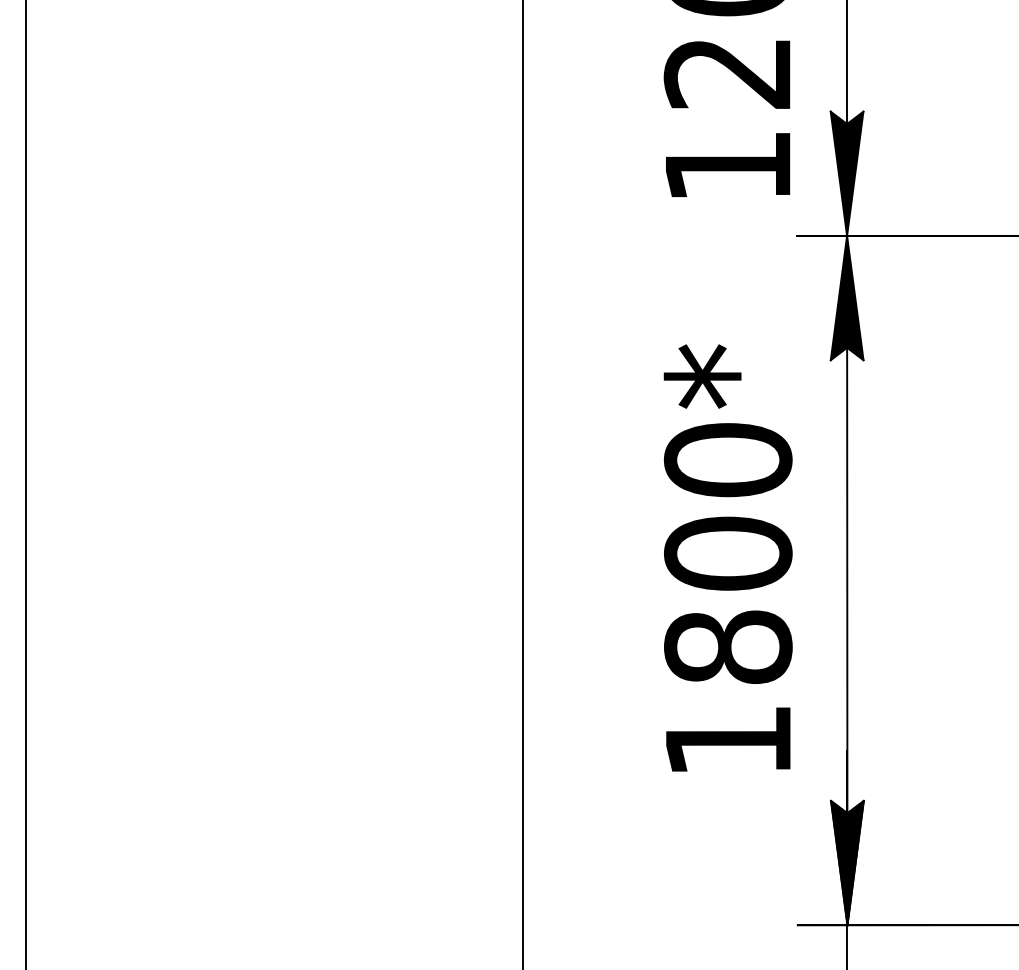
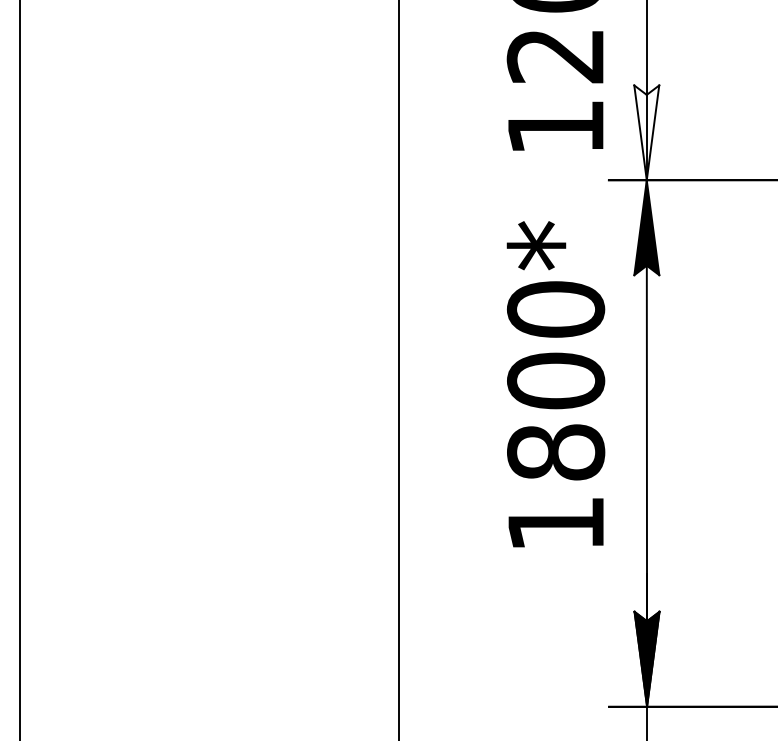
fill: (846, 173) -> (646, 132), removed
text: (727, 558) -> (555, 384), moved

